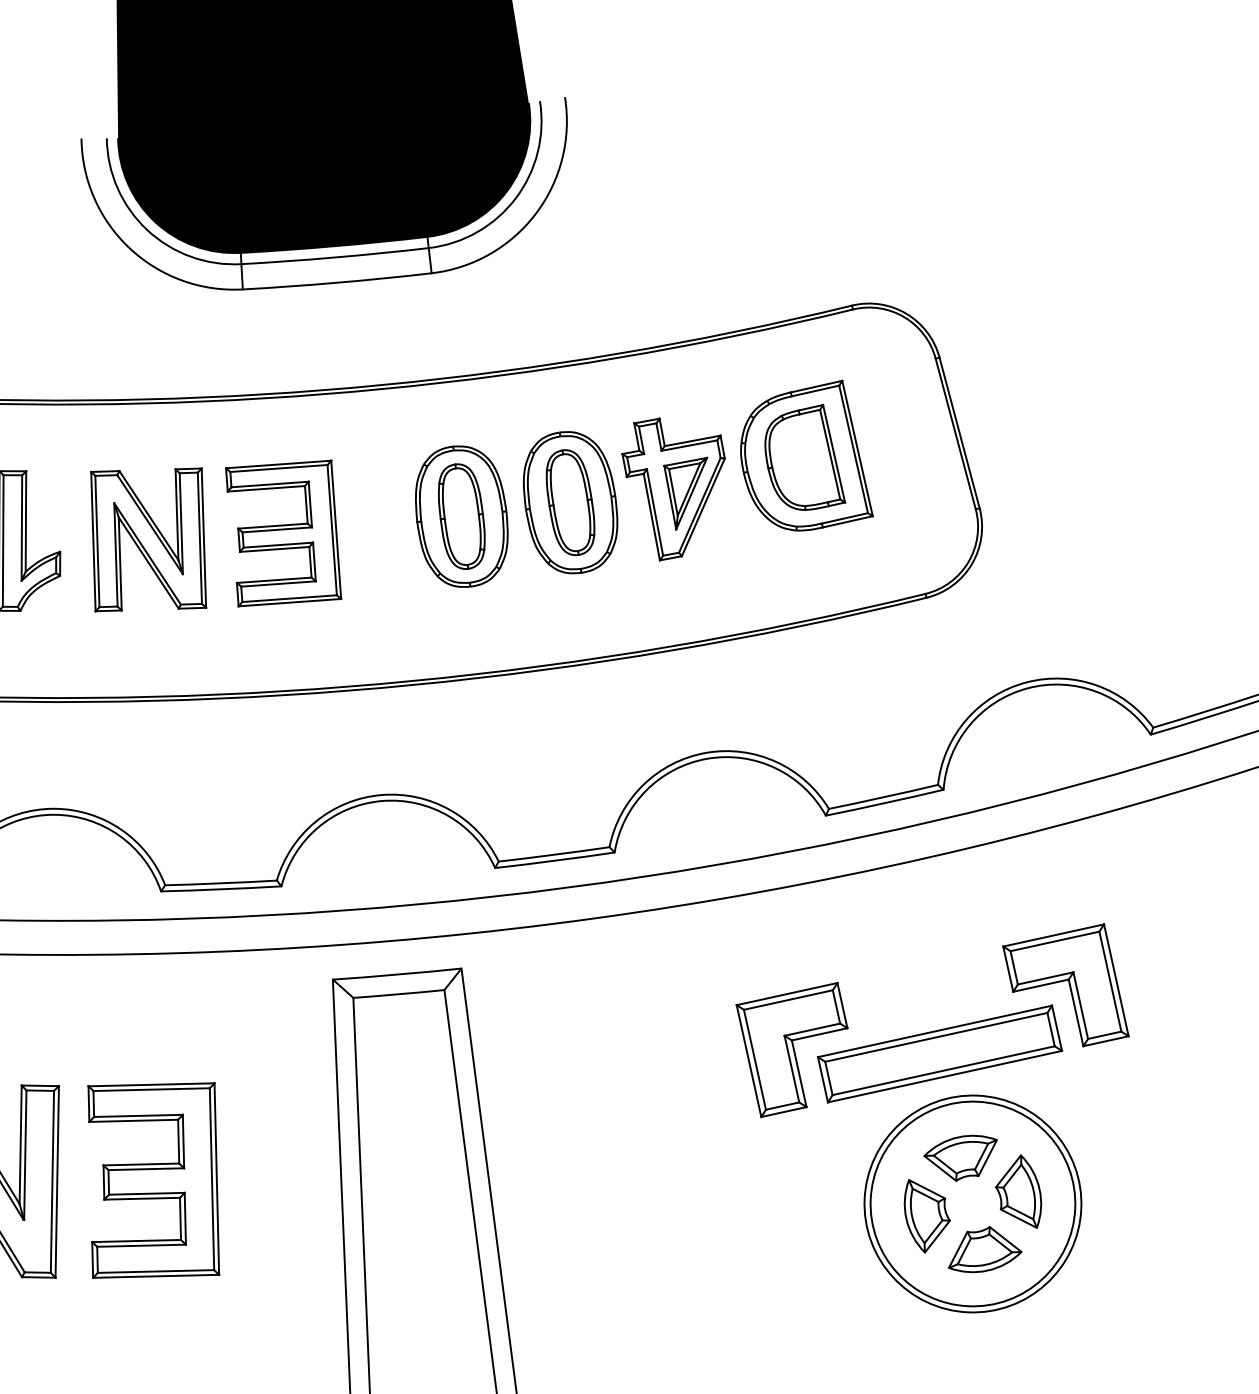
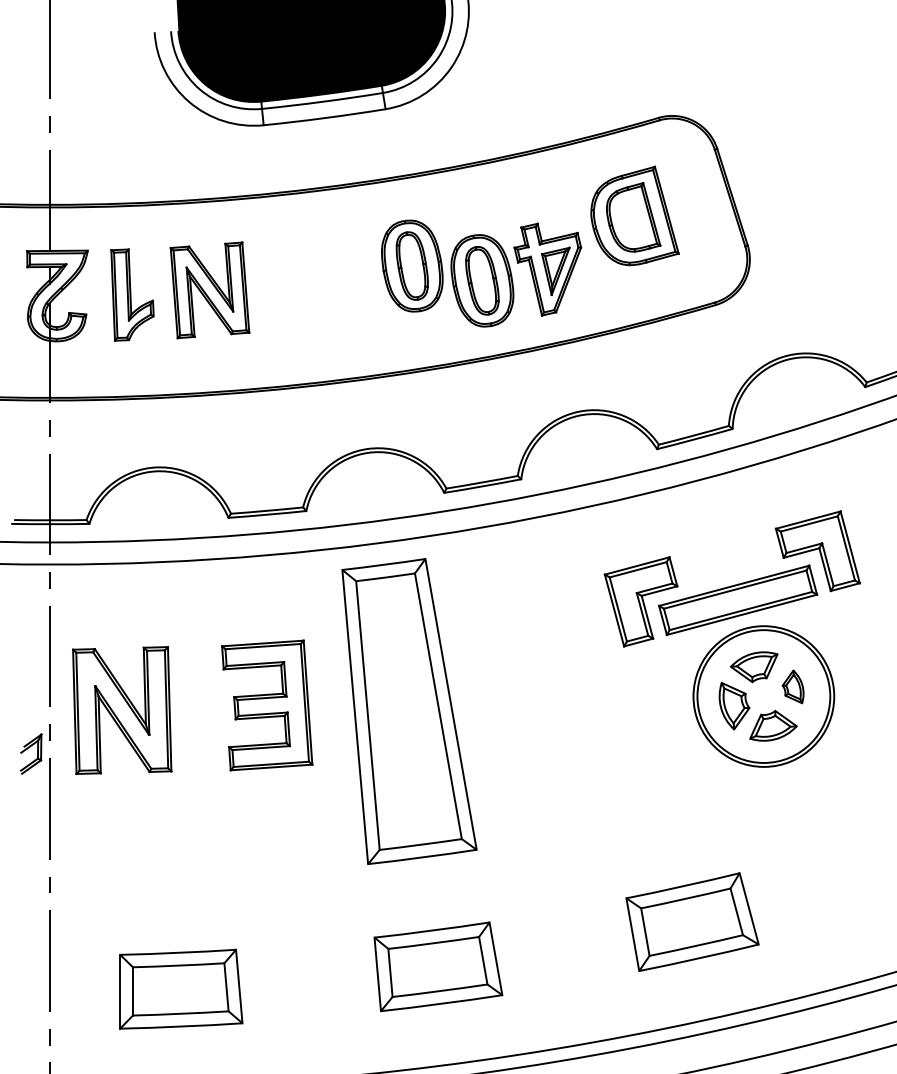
part: (623, 495) -> (516, 274), moved
part: (283, 532) -> (297, 281), removed
part: (154, 1180) -> (267, 705), moved
part: (1017, 1190) -> (792, 686), size x0.7

